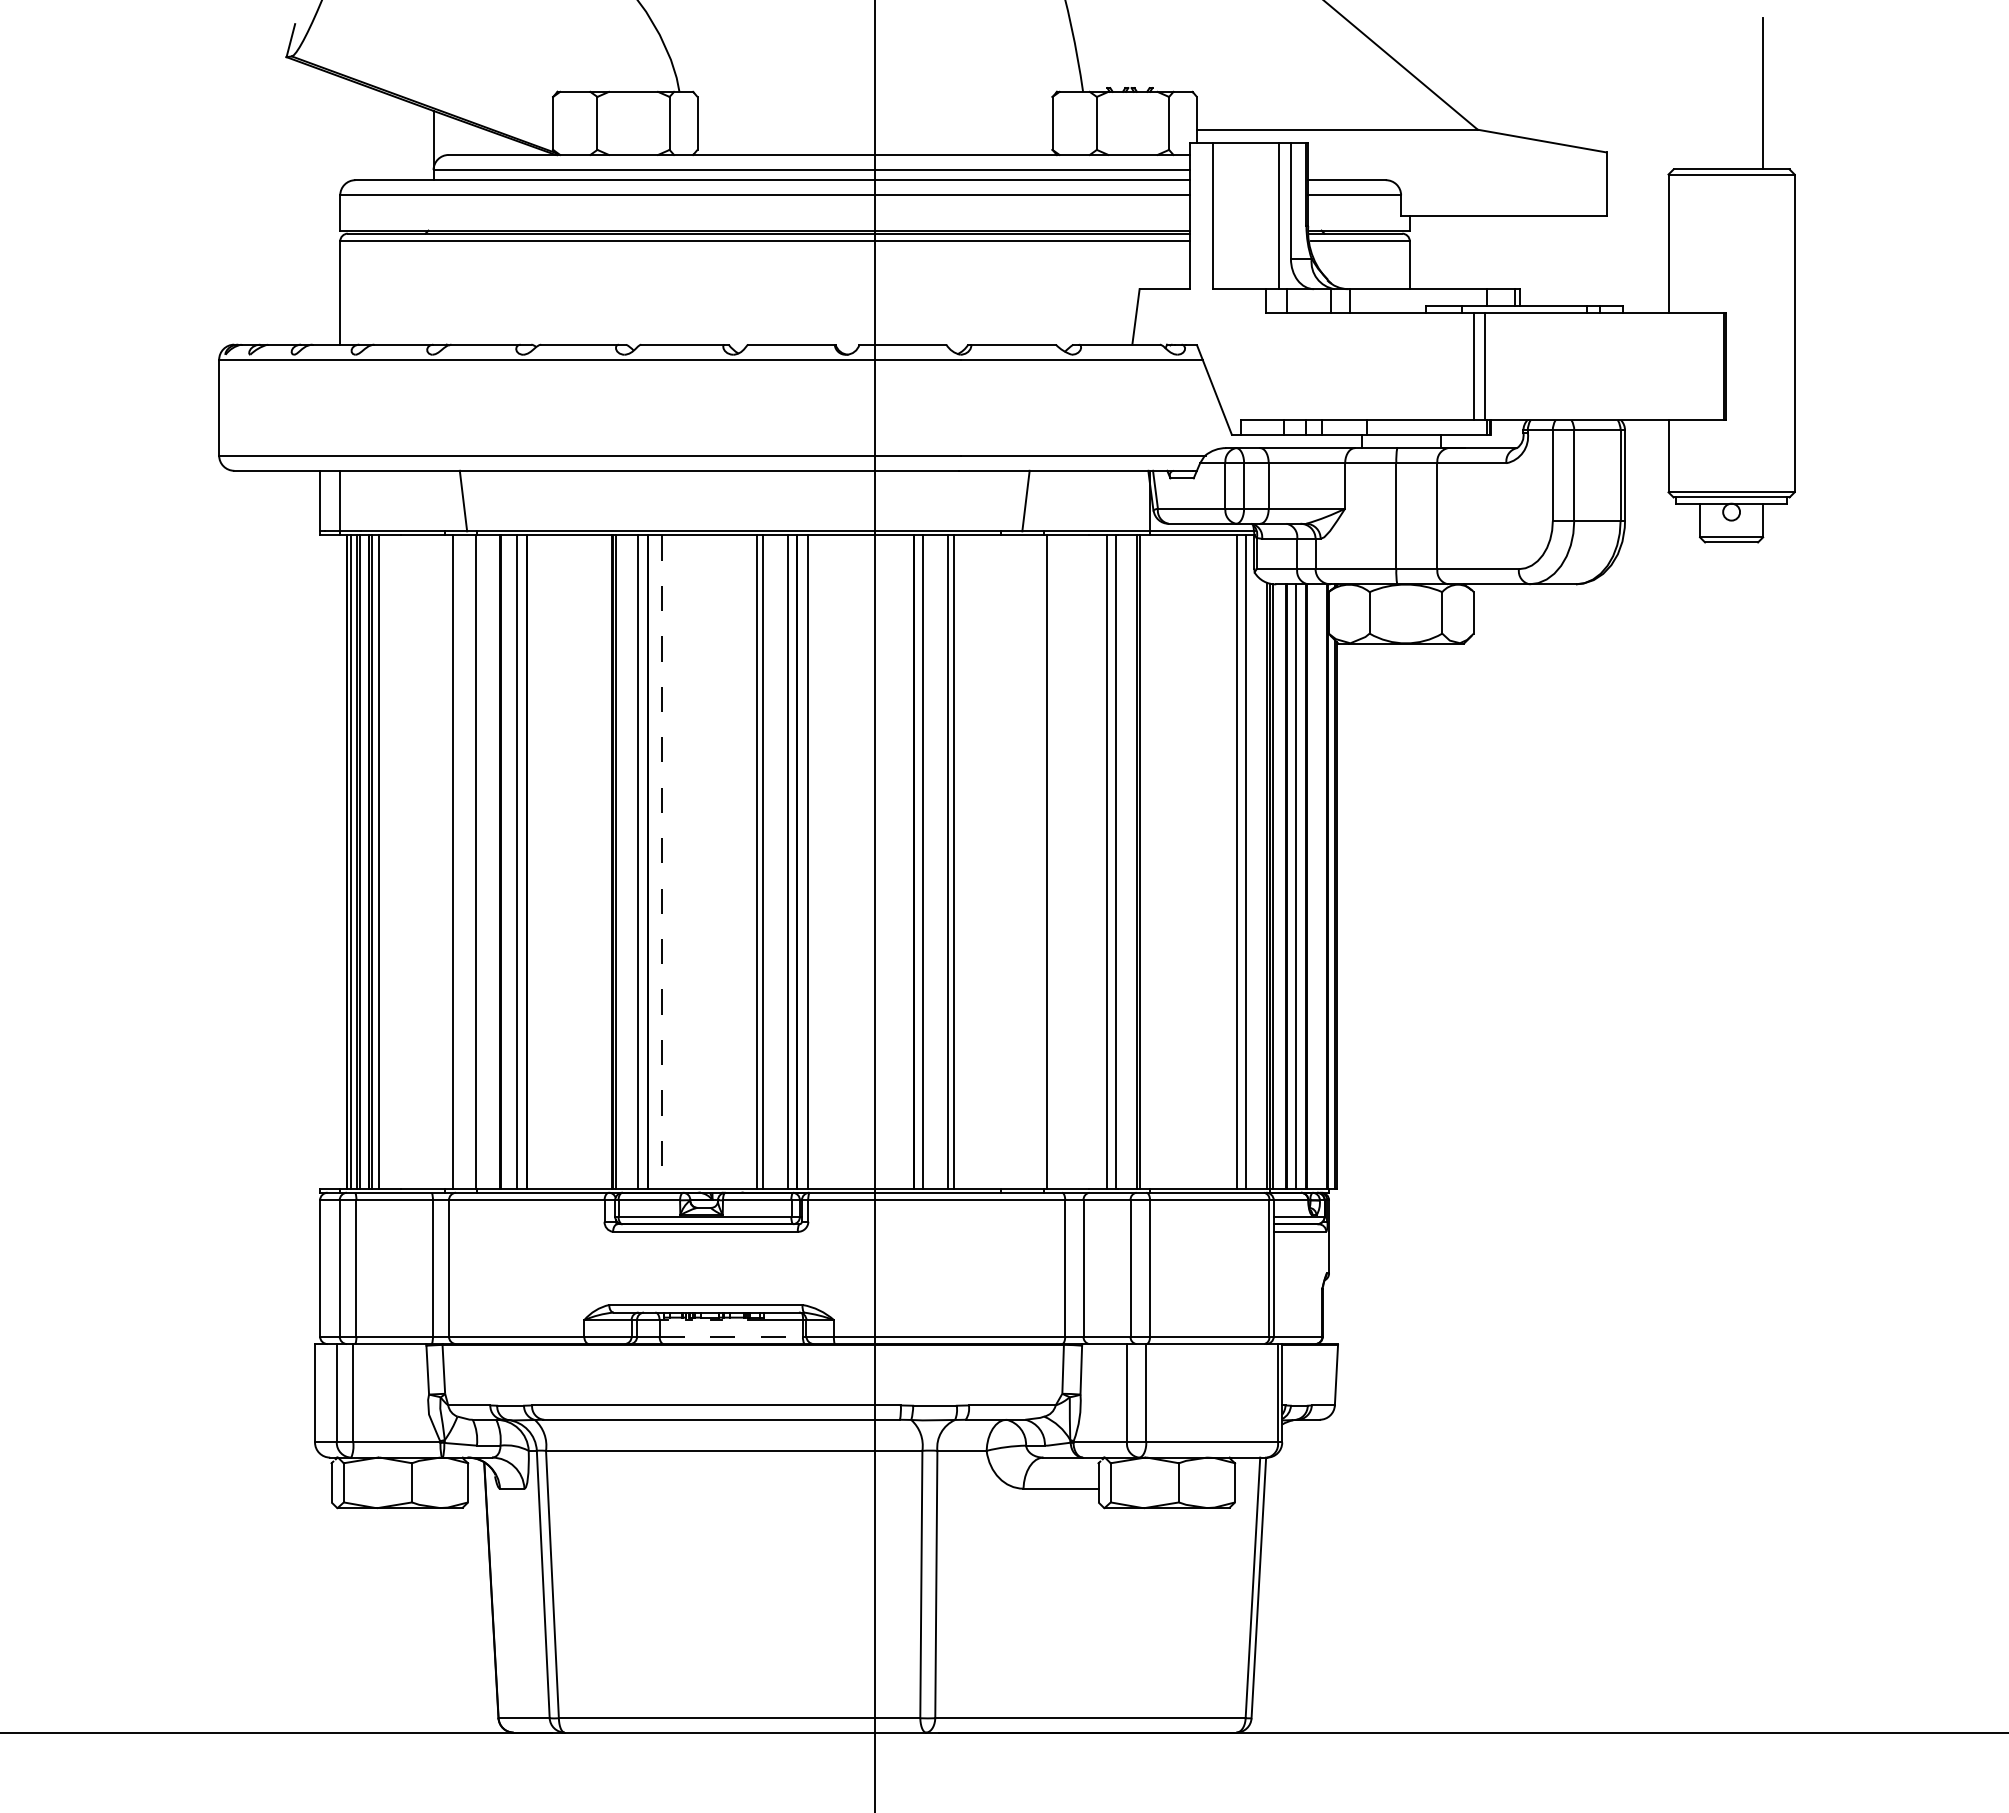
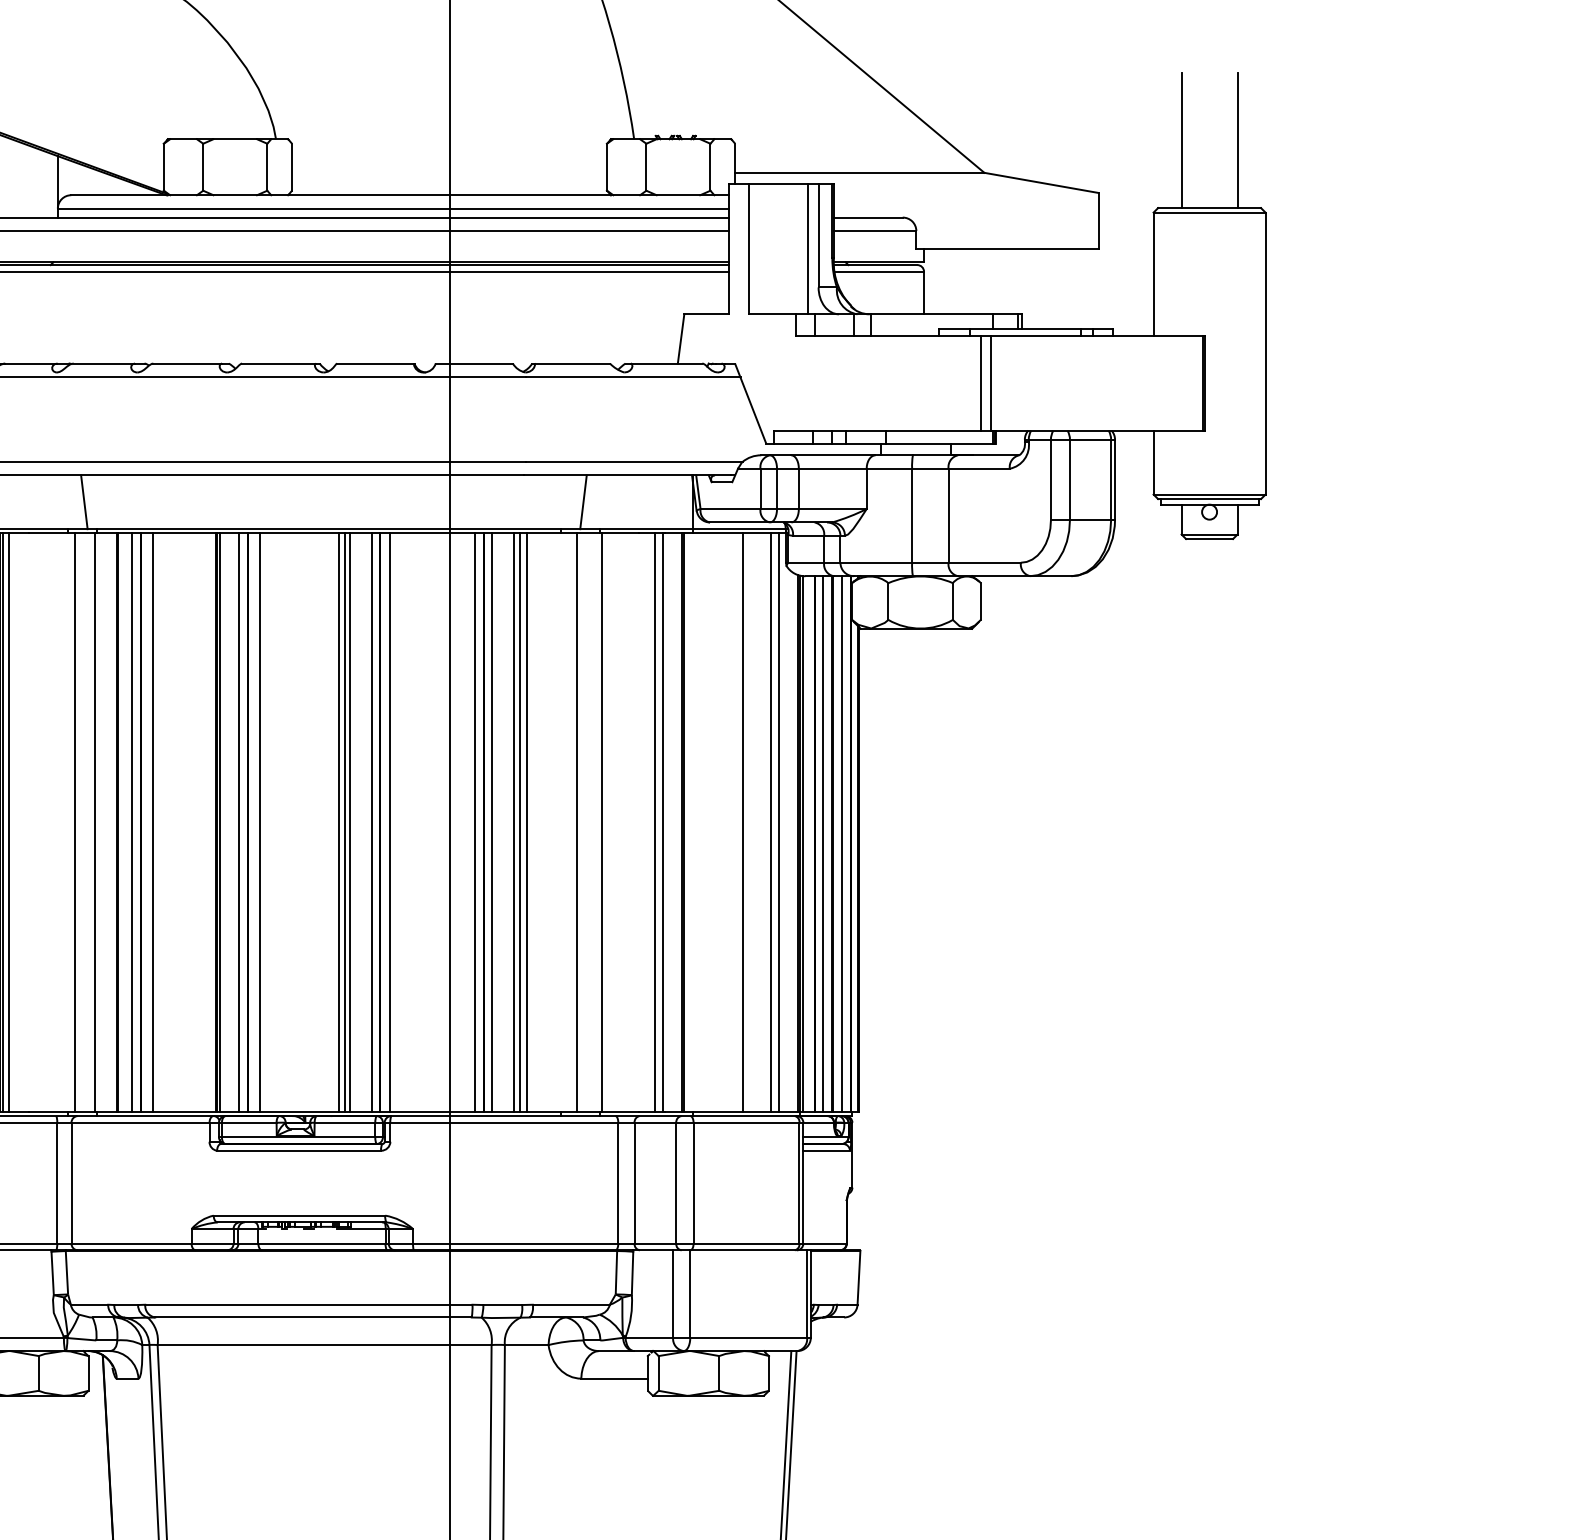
line: (1700, 93) -> (1181, 140), added
line: (541, 861) -> (153, 822), added
line: (750, 861) -> (339, 822), added
line: (903, 861) -> (474, 822), added
line: (962, 861) -> (527, 822), added
line: (1019, 861) -> (577, 822), added
line: (1206, 861) -> (743, 822), added
line: (661, 862) -> (260, 823), dashed -> solid
line: (1316, 886) -> (841, 844), added
line: (731, 1336) -> (322, 1243), dashed -> solid

